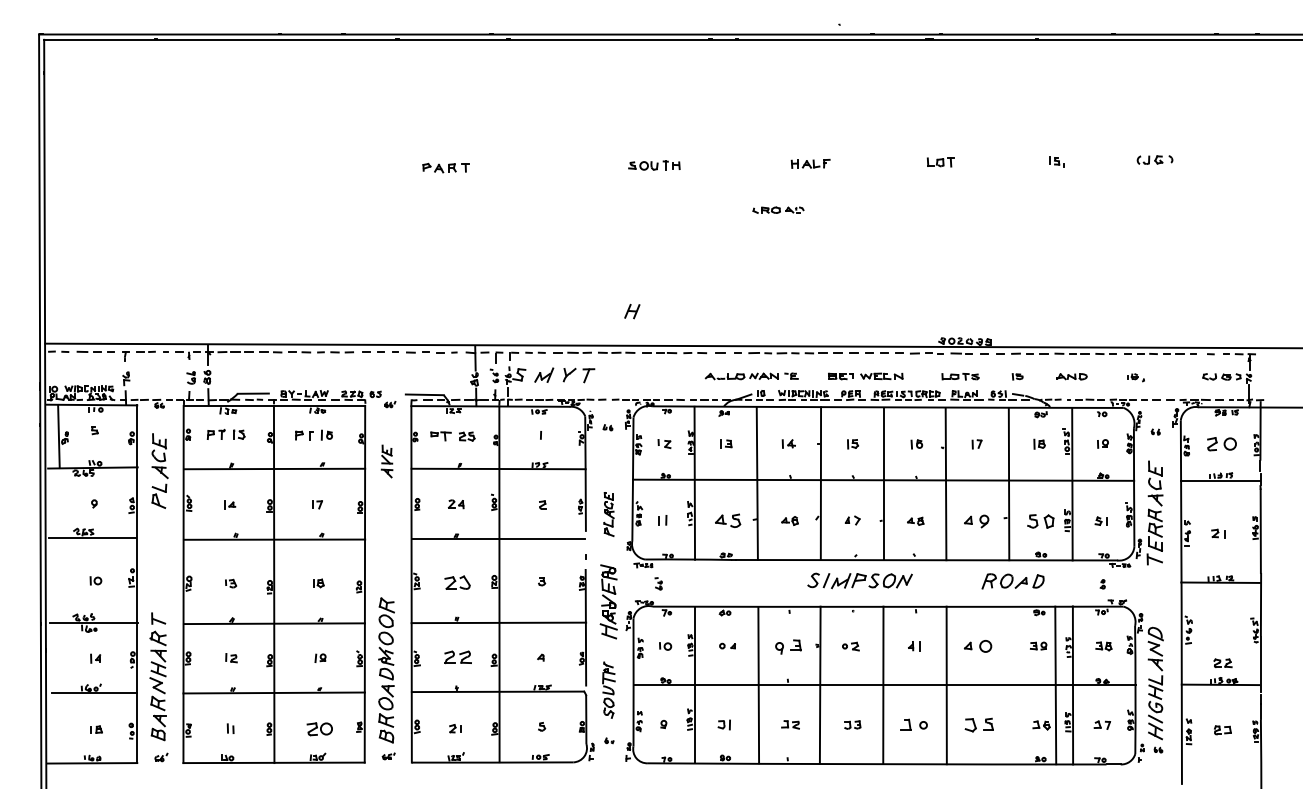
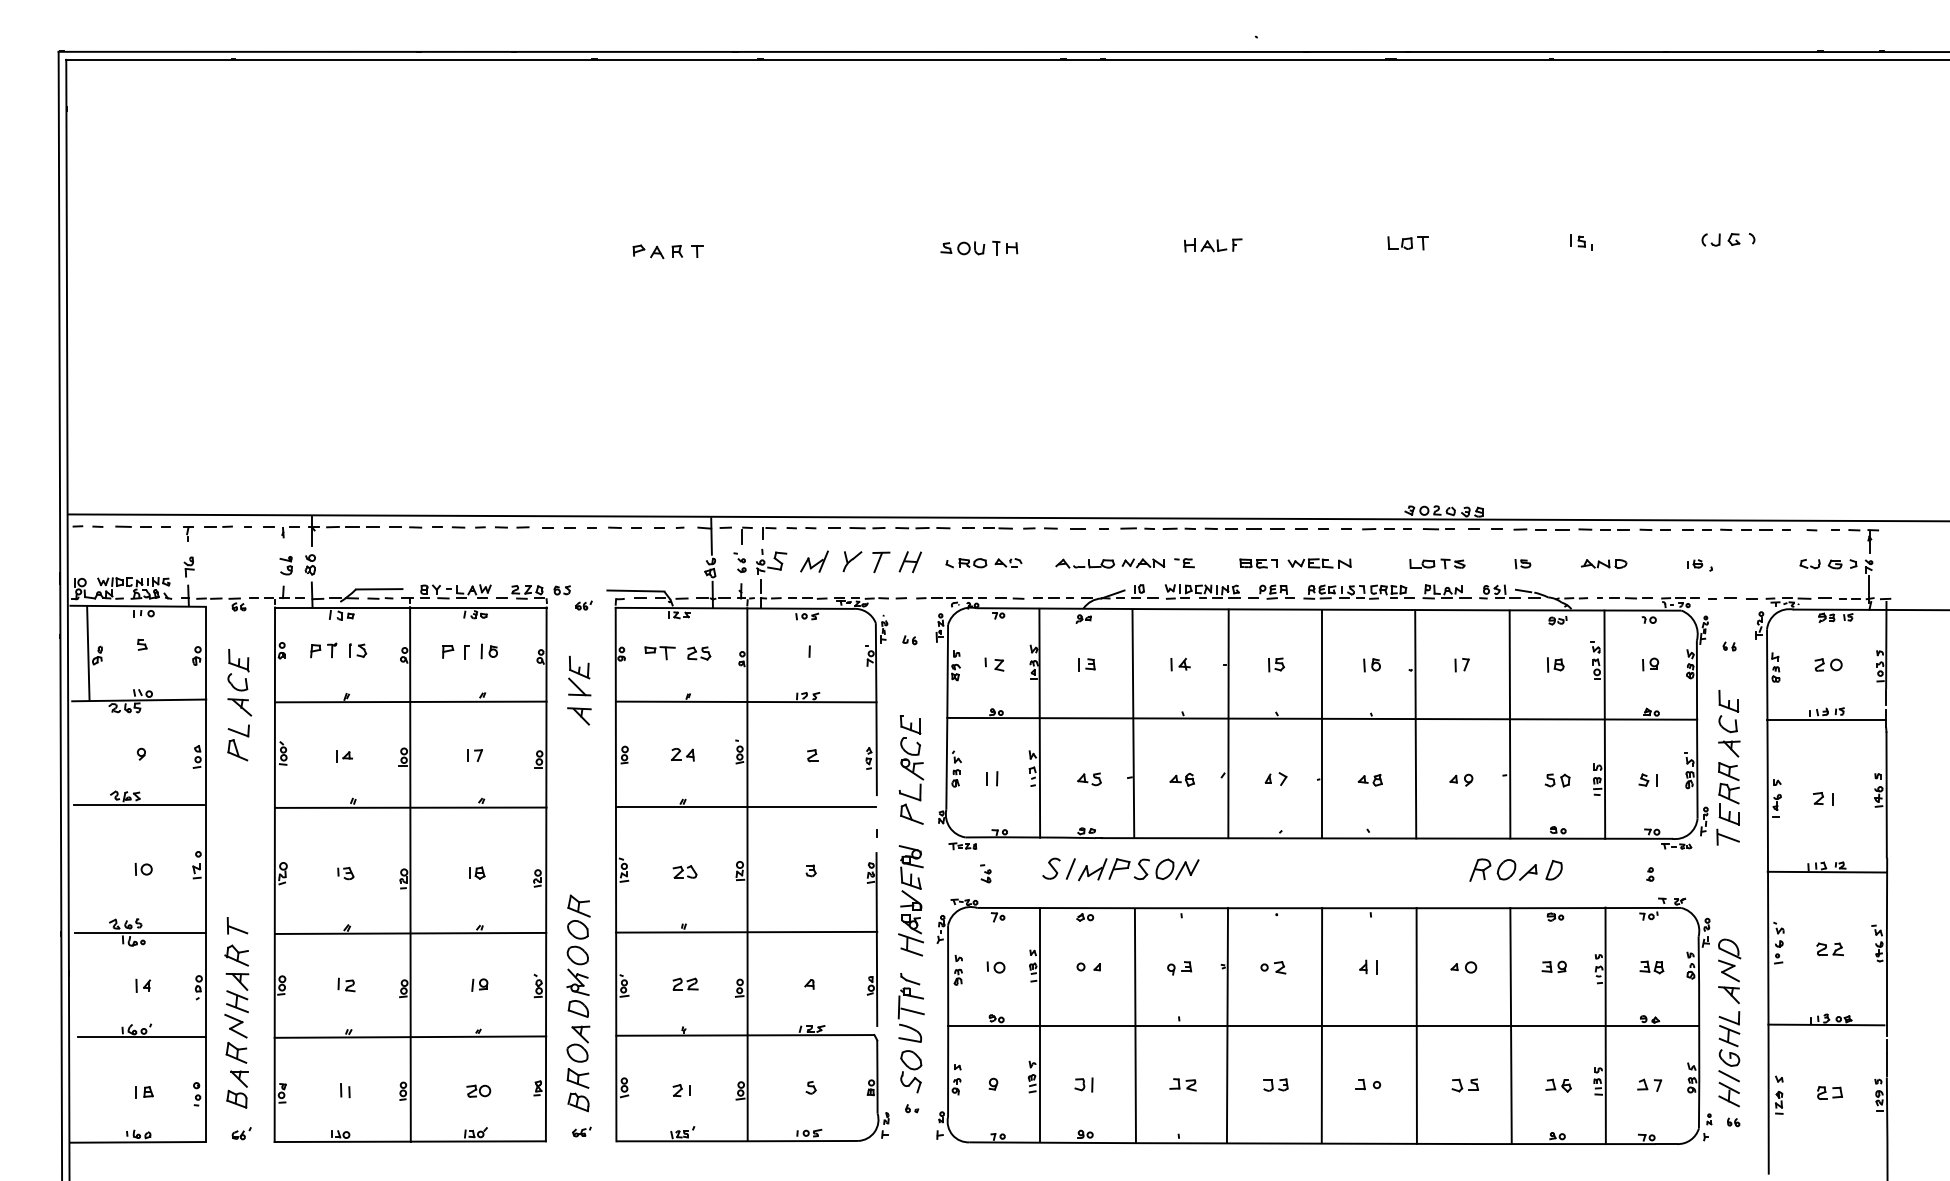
part: (778, 209) -> (983, 562), moved
part: (632, 311) -> (910, 562), moved
part: (1221, 444) -> (1827, 665), size x0.62
part: (386, 461) -> (578, 690), size x1.43
part: (608, 514) -> (910, 770), size x1.67
part: (727, 520) -> (1088, 779), size x0.62
part: (976, 520) -> (1461, 779), size x0.62
part: (1040, 521) -> (1557, 780), size x0.62
part: (859, 580) -> (1120, 868), moved
part: (457, 582) -> (684, 871), size x0.62
part: (787, 646) -> (1178, 967), size x0.62
part: (978, 646) -> (1464, 967), size x0.62
part: (457, 657) -> (684, 984), size x0.62
part: (1222, 663) -> (1829, 949), moved
line: (1055, 685) -> (1510, 1025), moved
part: (608, 689) -> (910, 1031), size x1.43
part: (914, 724) -> (1368, 1084), size x0.62
part: (978, 725) -> (1464, 1085), size x0.62
part: (319, 728) -> (478, 1090), size x0.62

